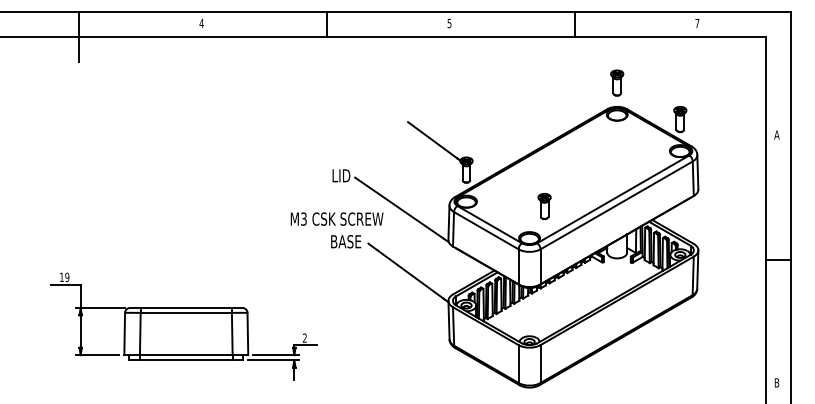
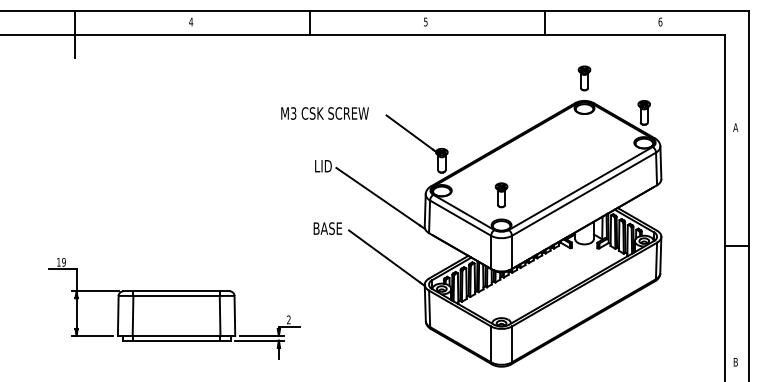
text: (697, 23) -> (660, 22), 7 -> 6
part: (544, 206) -> (501, 195), moved
text: (336, 218) -> (324, 112), moved

